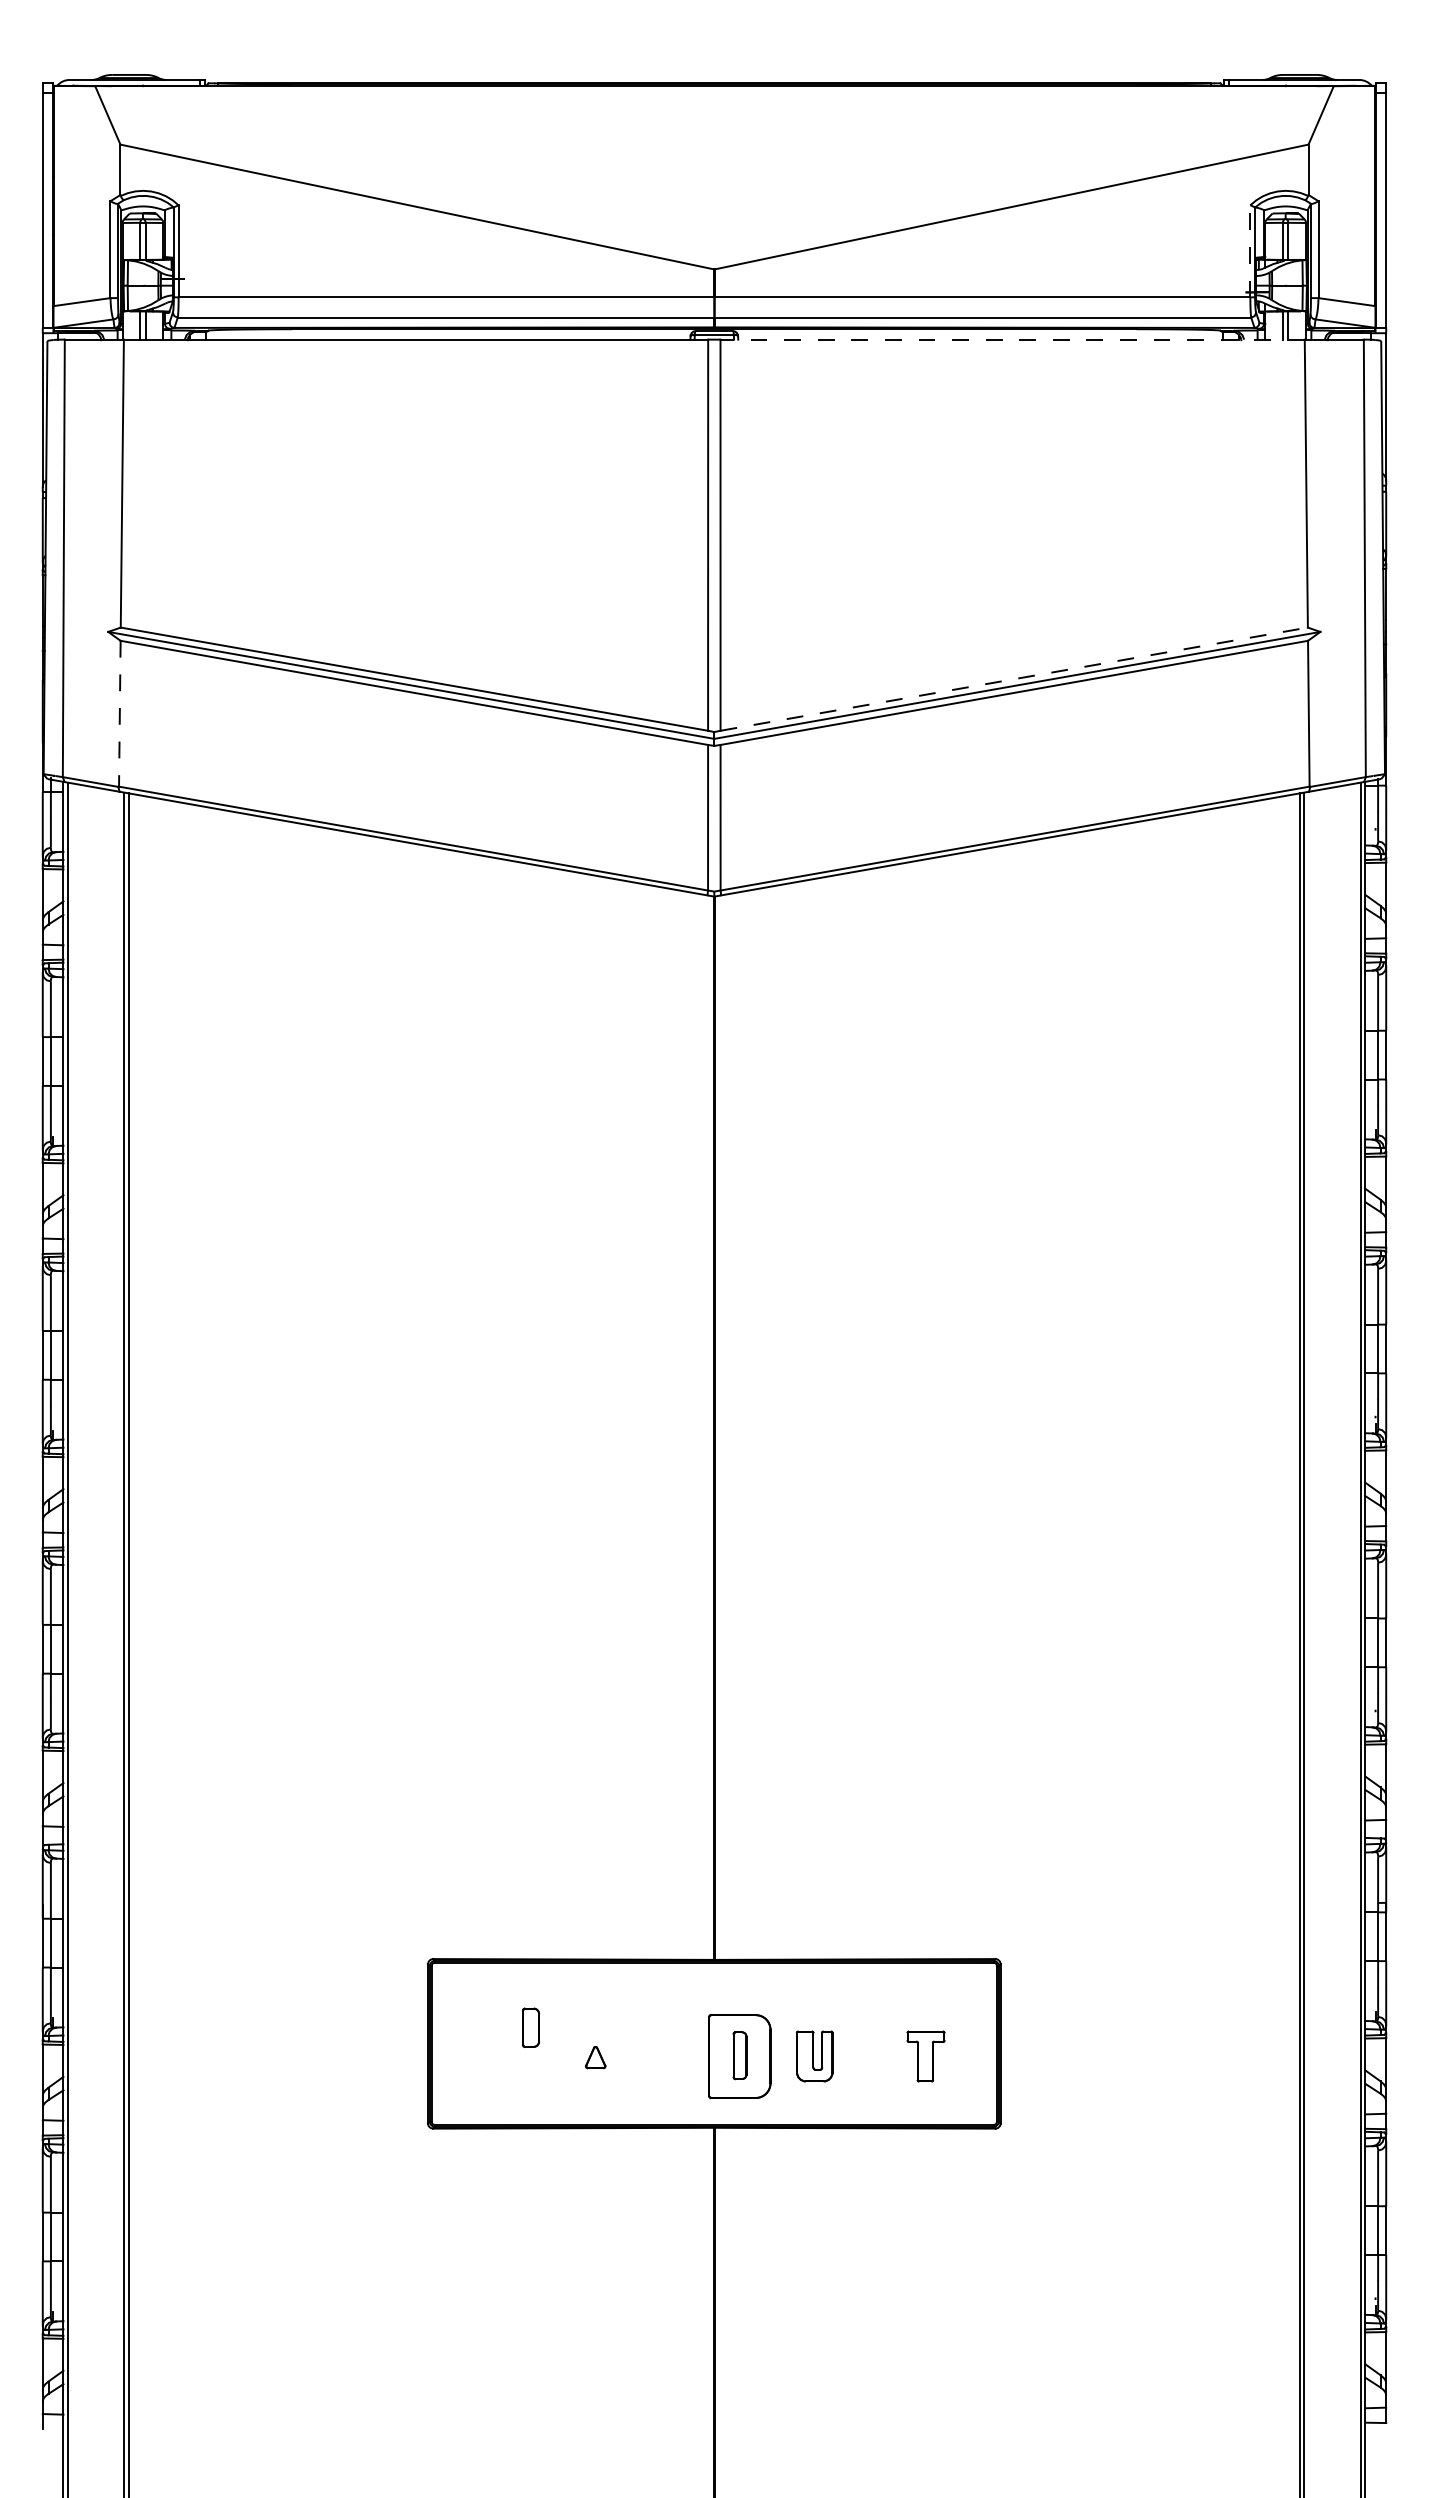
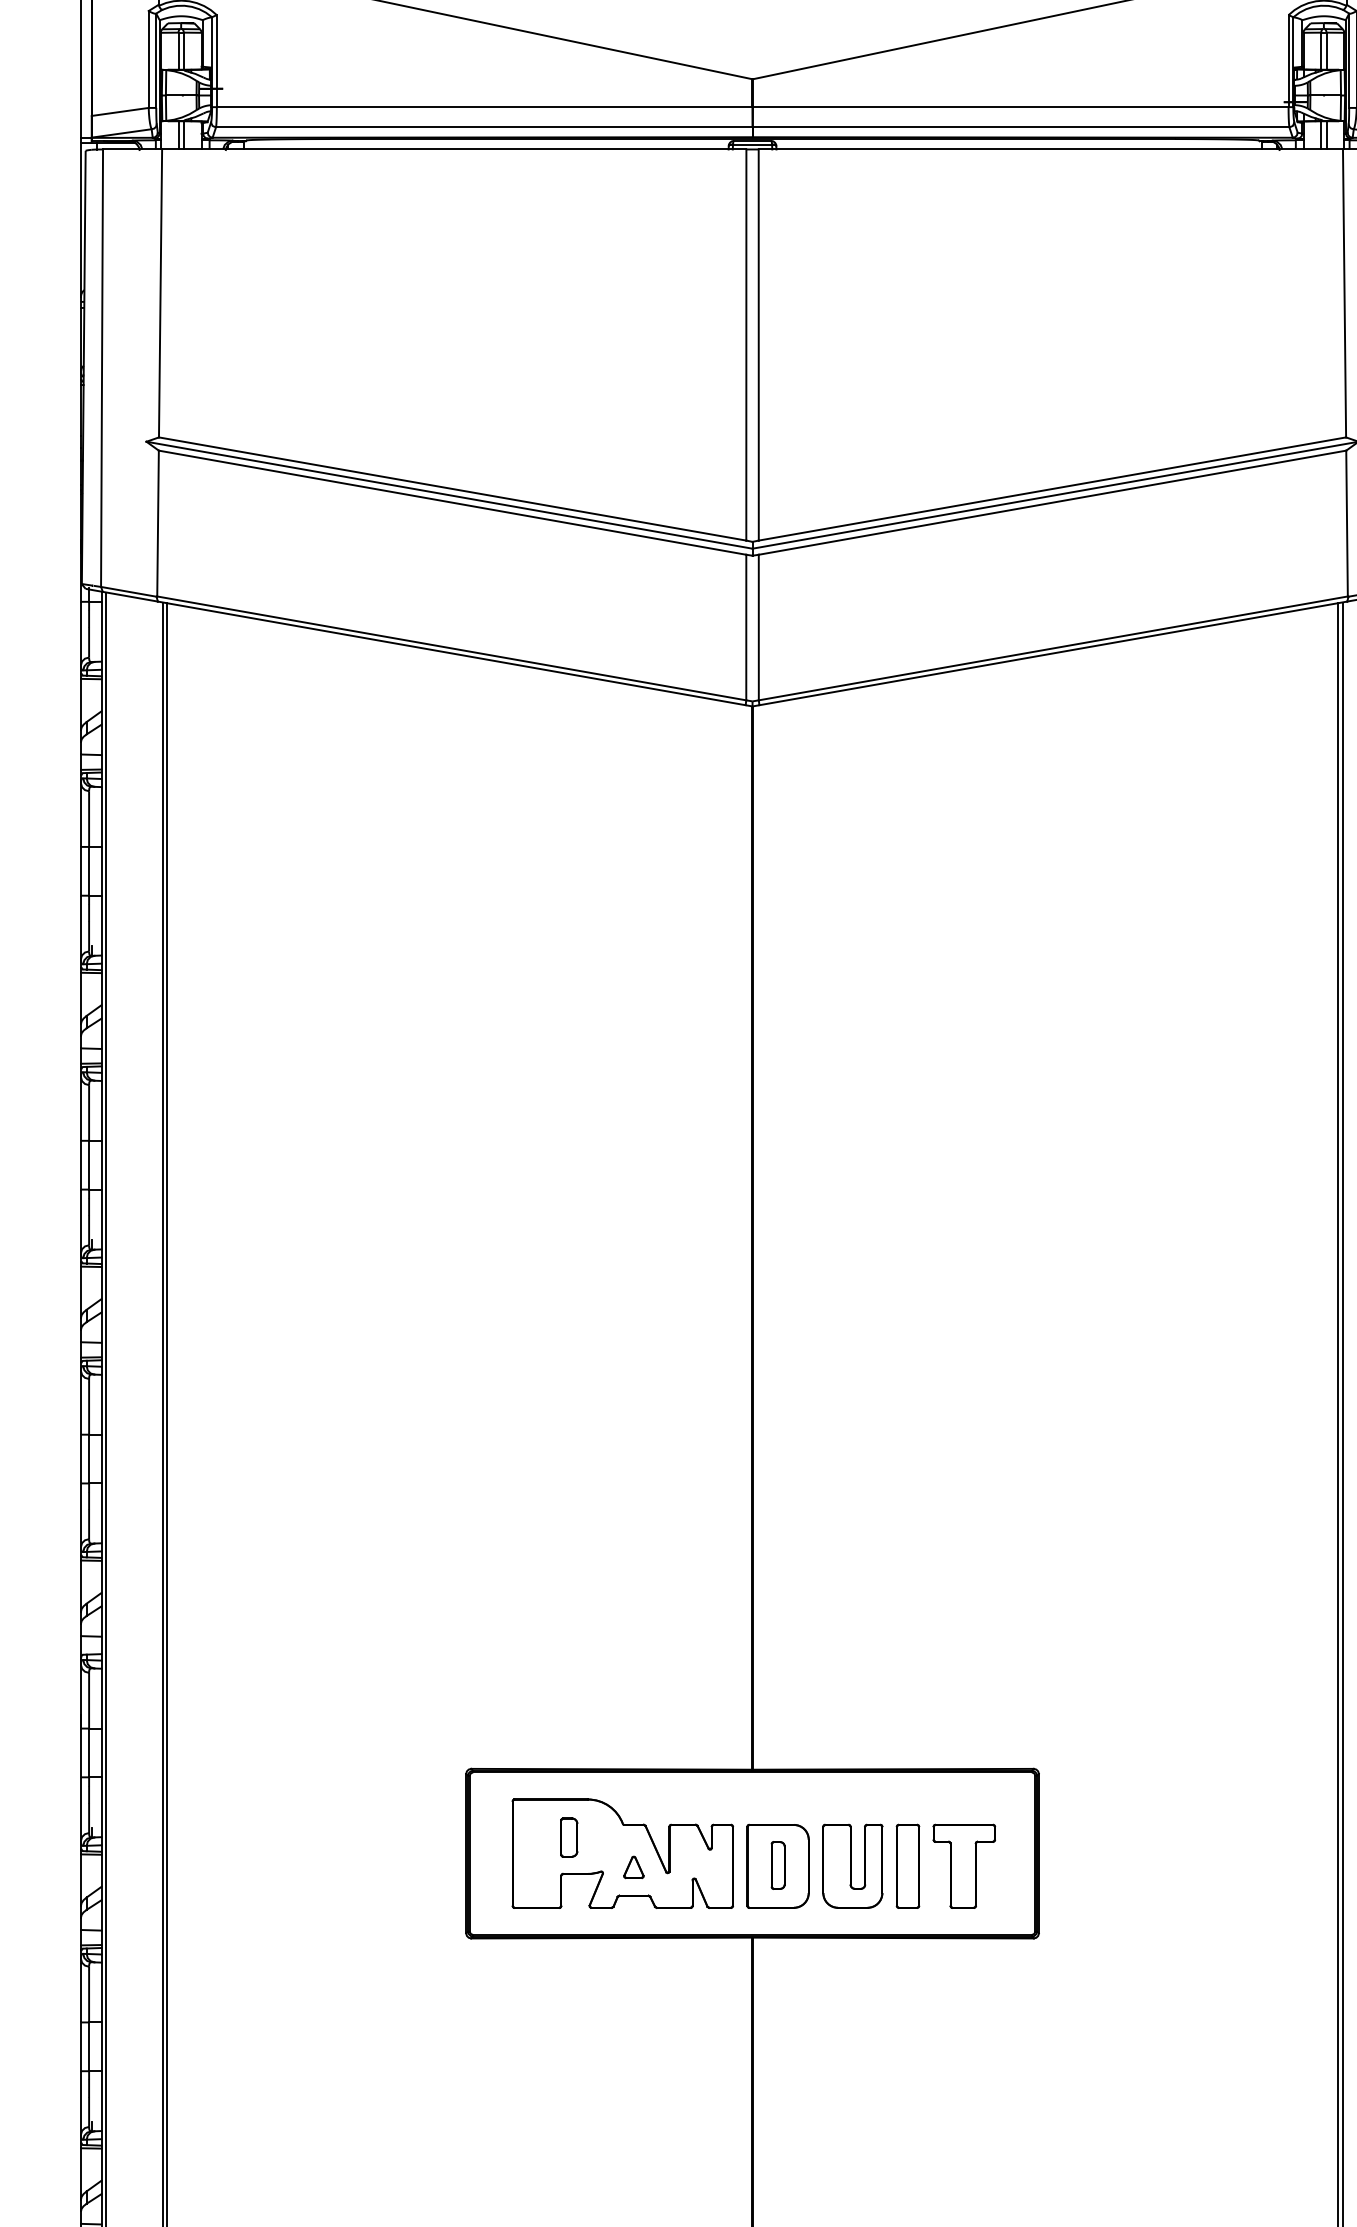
line: (1250, 250) -> (1288, 60), dashed -> solid
line: (1012, 339) -> (1050, 149), dashed -> solid
line: (1014, 679) -> (1052, 489), dashed -> solid
line: (119, 713) -> (157, 523), dashed -> solid
part: (584, 2043) -> (622, 1853), added
part: (814, 2056) -> (852, 1866), size x1.67
part: (869, 2056) -> (907, 1866), added
part: (925, 2056) -> (963, 1866), size x1.67

